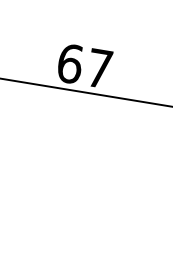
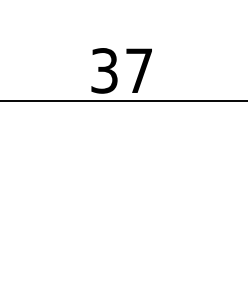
text: (70, 63) -> (104, 70), 67 -> 37

